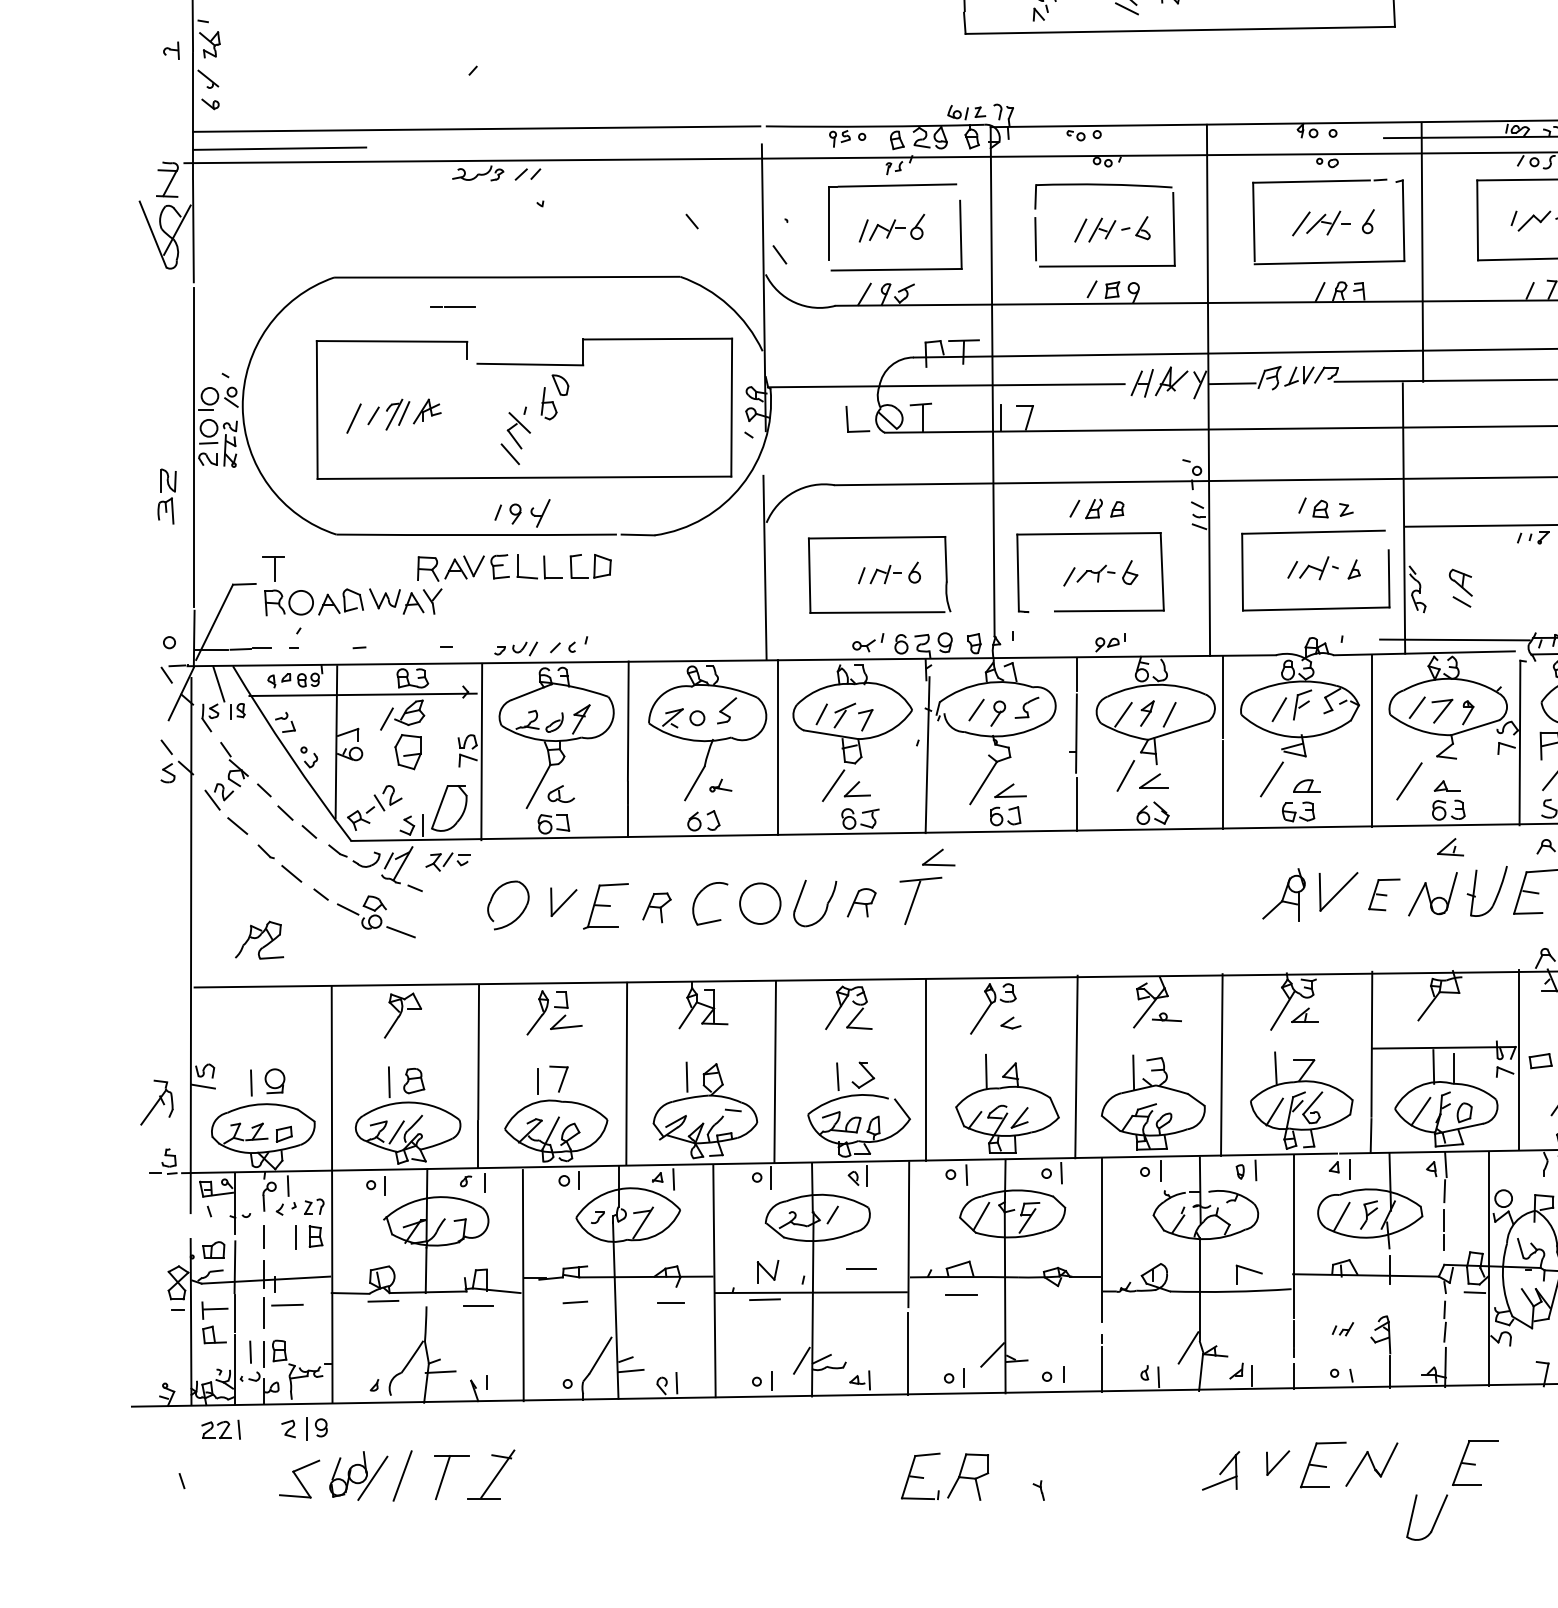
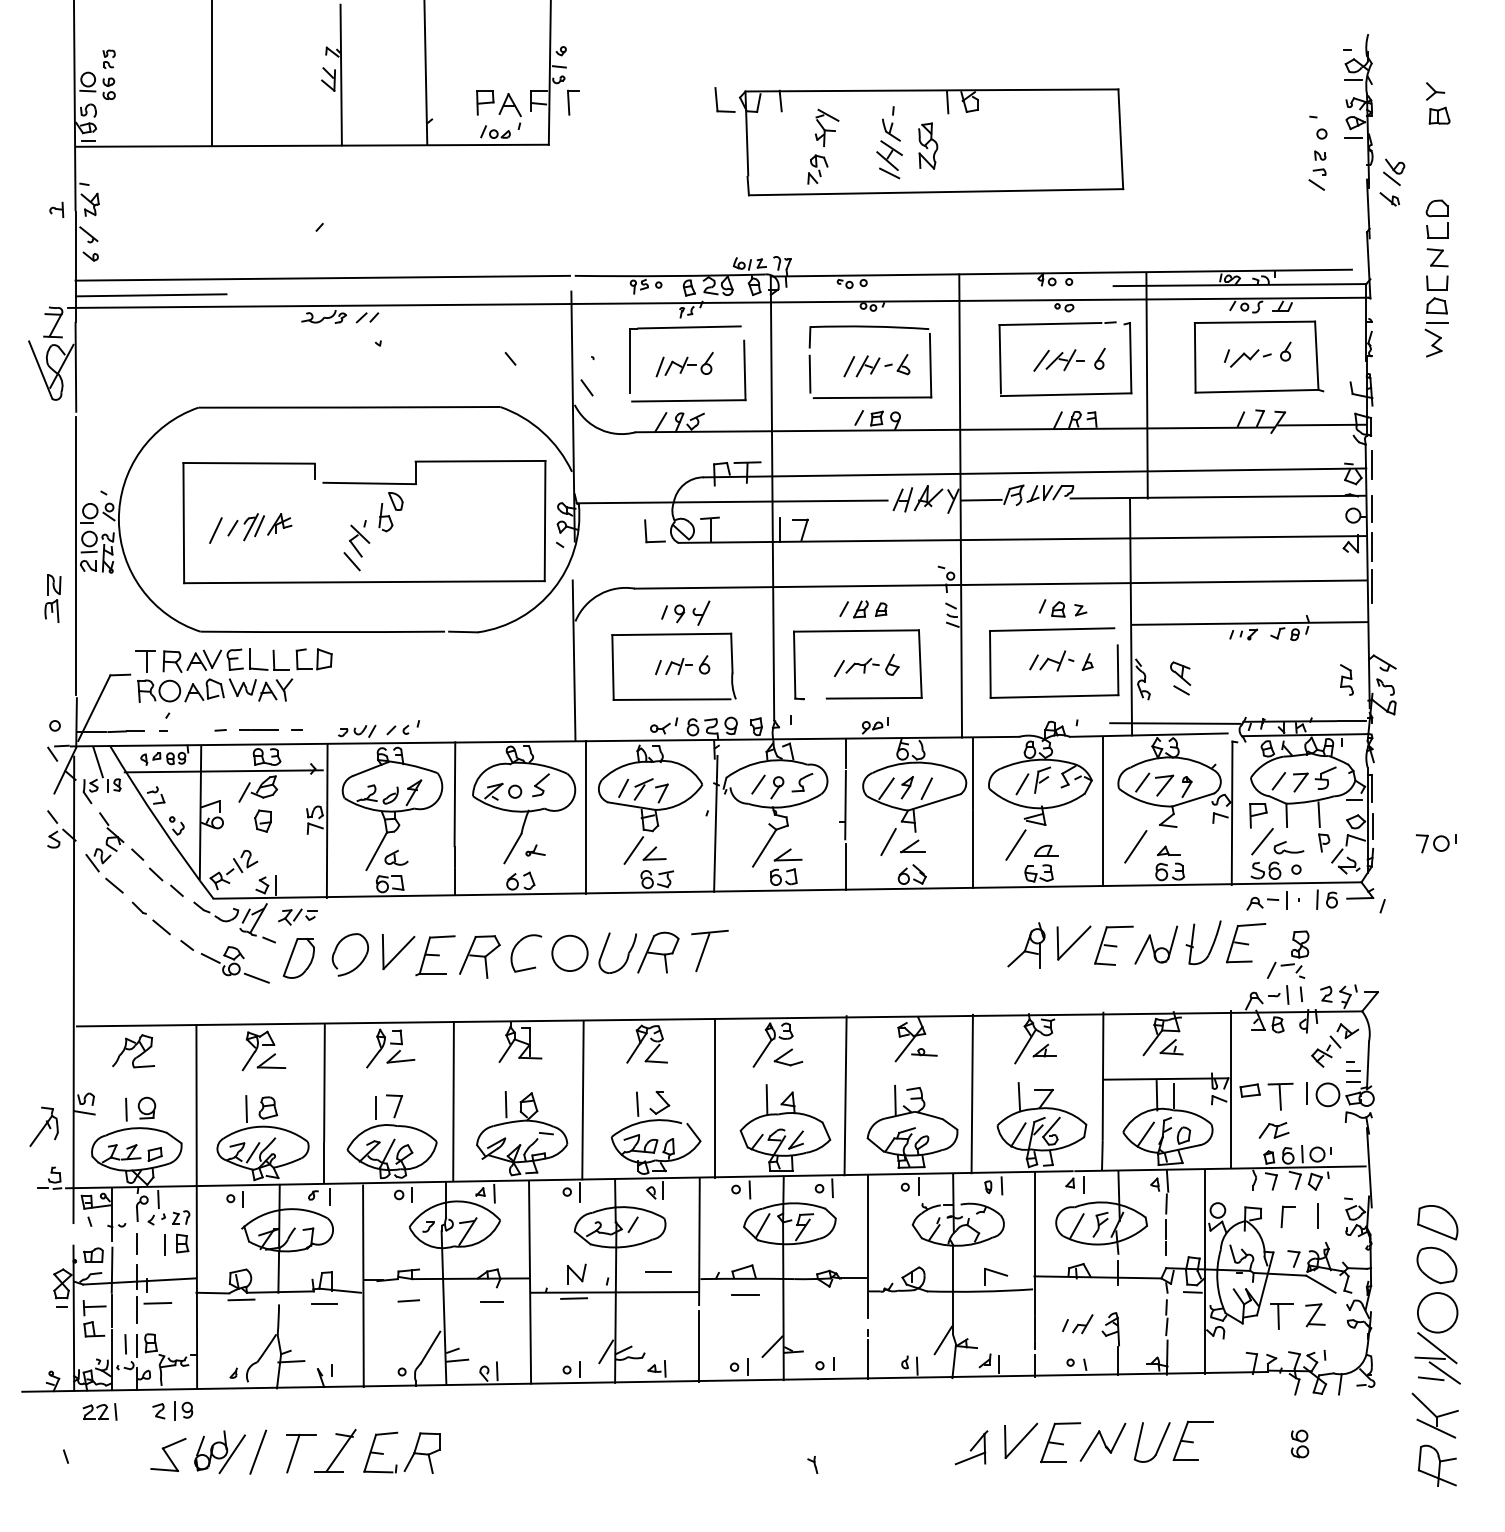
line: (452, 306) -> (258, 729), moved
part: (522, 512) -> (685, 612), moved
part: (514, 567) -> (247, 660), moved
part: (407, 751) -> (262, 820), size x0.71
part: (448, 808) -> (298, 958), moved
part: (1450, 847) -> (1171, 1047), moved
part: (938, 856) -> (271, 1060), moved
part: (1383, 894) -> (1113, 945), size x1.43
part: (563, 902) -> (398, 952), size x1.43
part: (861, 902) -> (658, 952), size x1.67
part: (656, 907) -> (479, 956), size x1.67
part: (259, 940) -> (133, 1051), moved
part: (1010, 1023) -> (788, 1057), size x1.67
part: (1342, 1329) -> (1077, 1324), size x1.67
part: (1278, 1462) -> (1021, 1440), size x1.67
part: (953, 1484) -> (409, 1459), moved
part: (1435, 1518) -> (1159, 1443), moved

